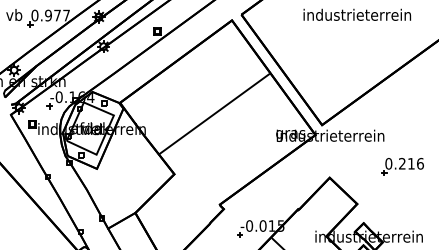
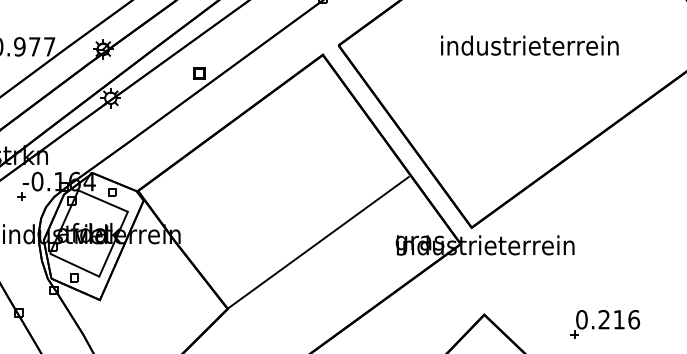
line: (213, 114) -> (317, 243), moved
part: (402, 166) -> (604, 324), moved

